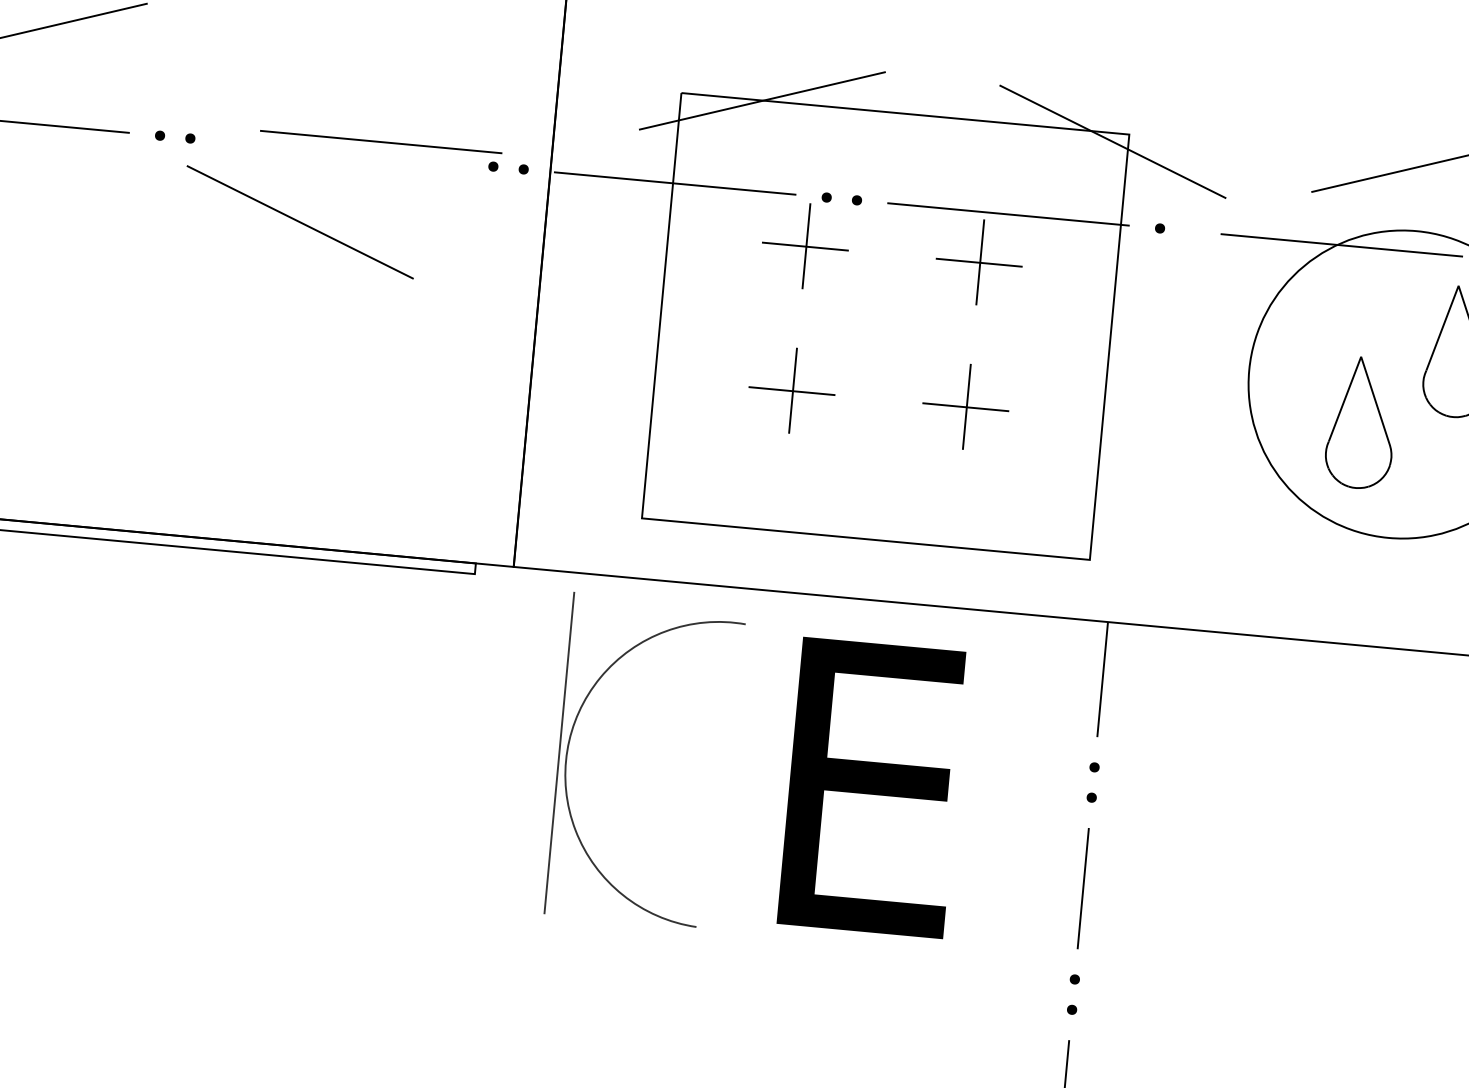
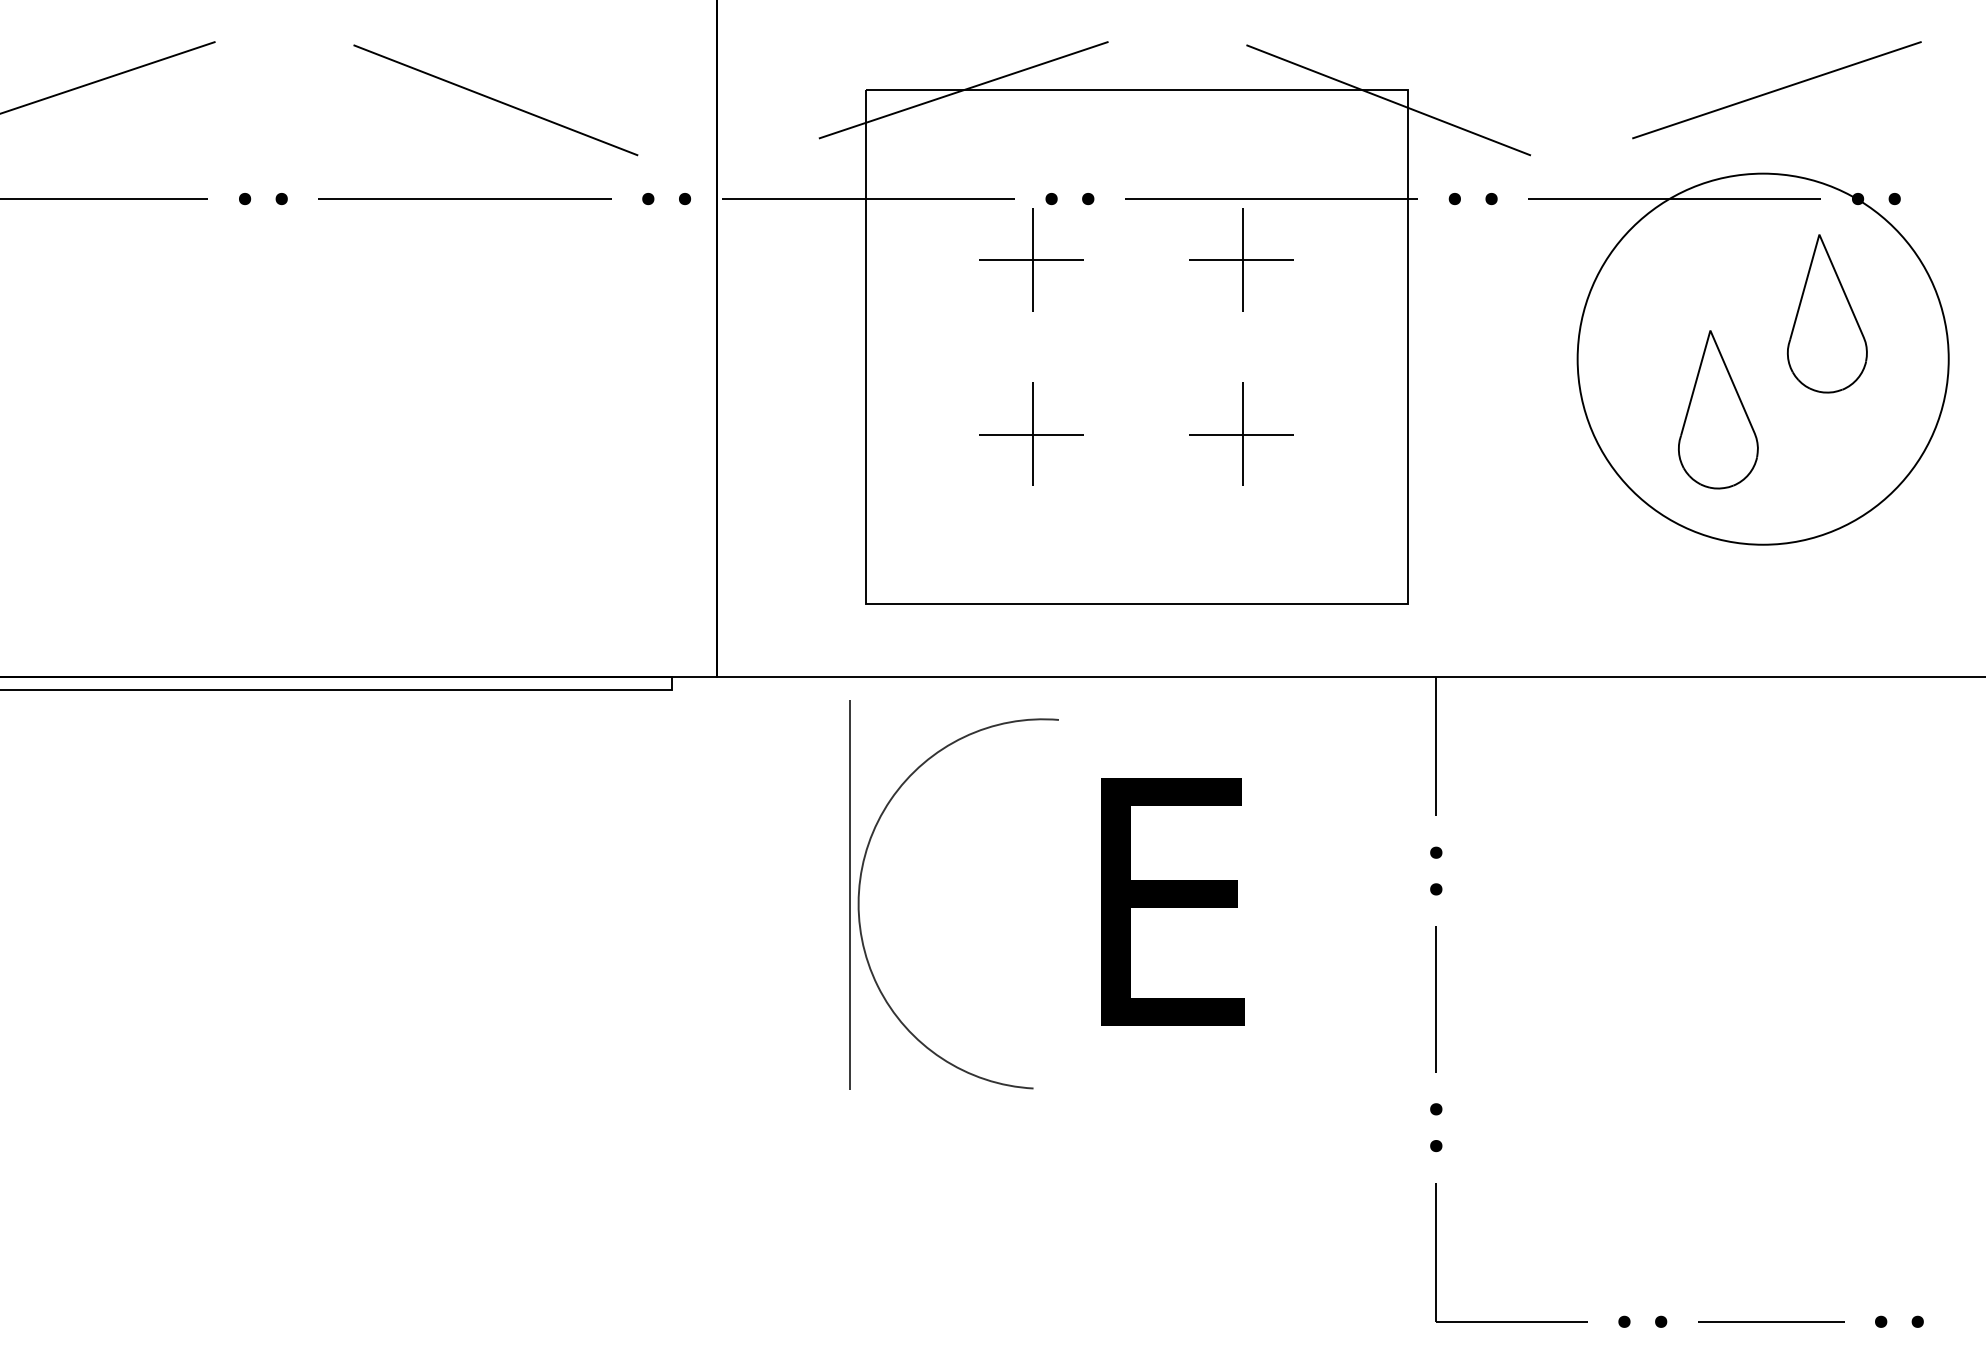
line: (380, 141) -> (464, 198), moved
line: (299, 222) -> (495, 100), moved
fill: (1190, 230) -> (1491, 198), added
part: (568, 749) -> (860, 889), moved
part: (872, 787) -> (1172, 901), size x0.71

